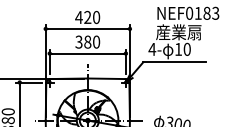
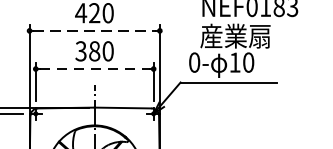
line: (87, 28) -> (94, 30), solid -> dashed
text: (152, 48) -> (194, 61), 4- -> 0-
line: (87, 53) -> (94, 68), solid -> dashed

